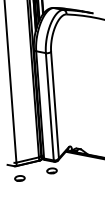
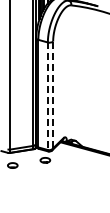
line: (55, 104) -> (53, 94), solid -> dashed
line: (49, 107) -> (47, 96), solid -> dashed

